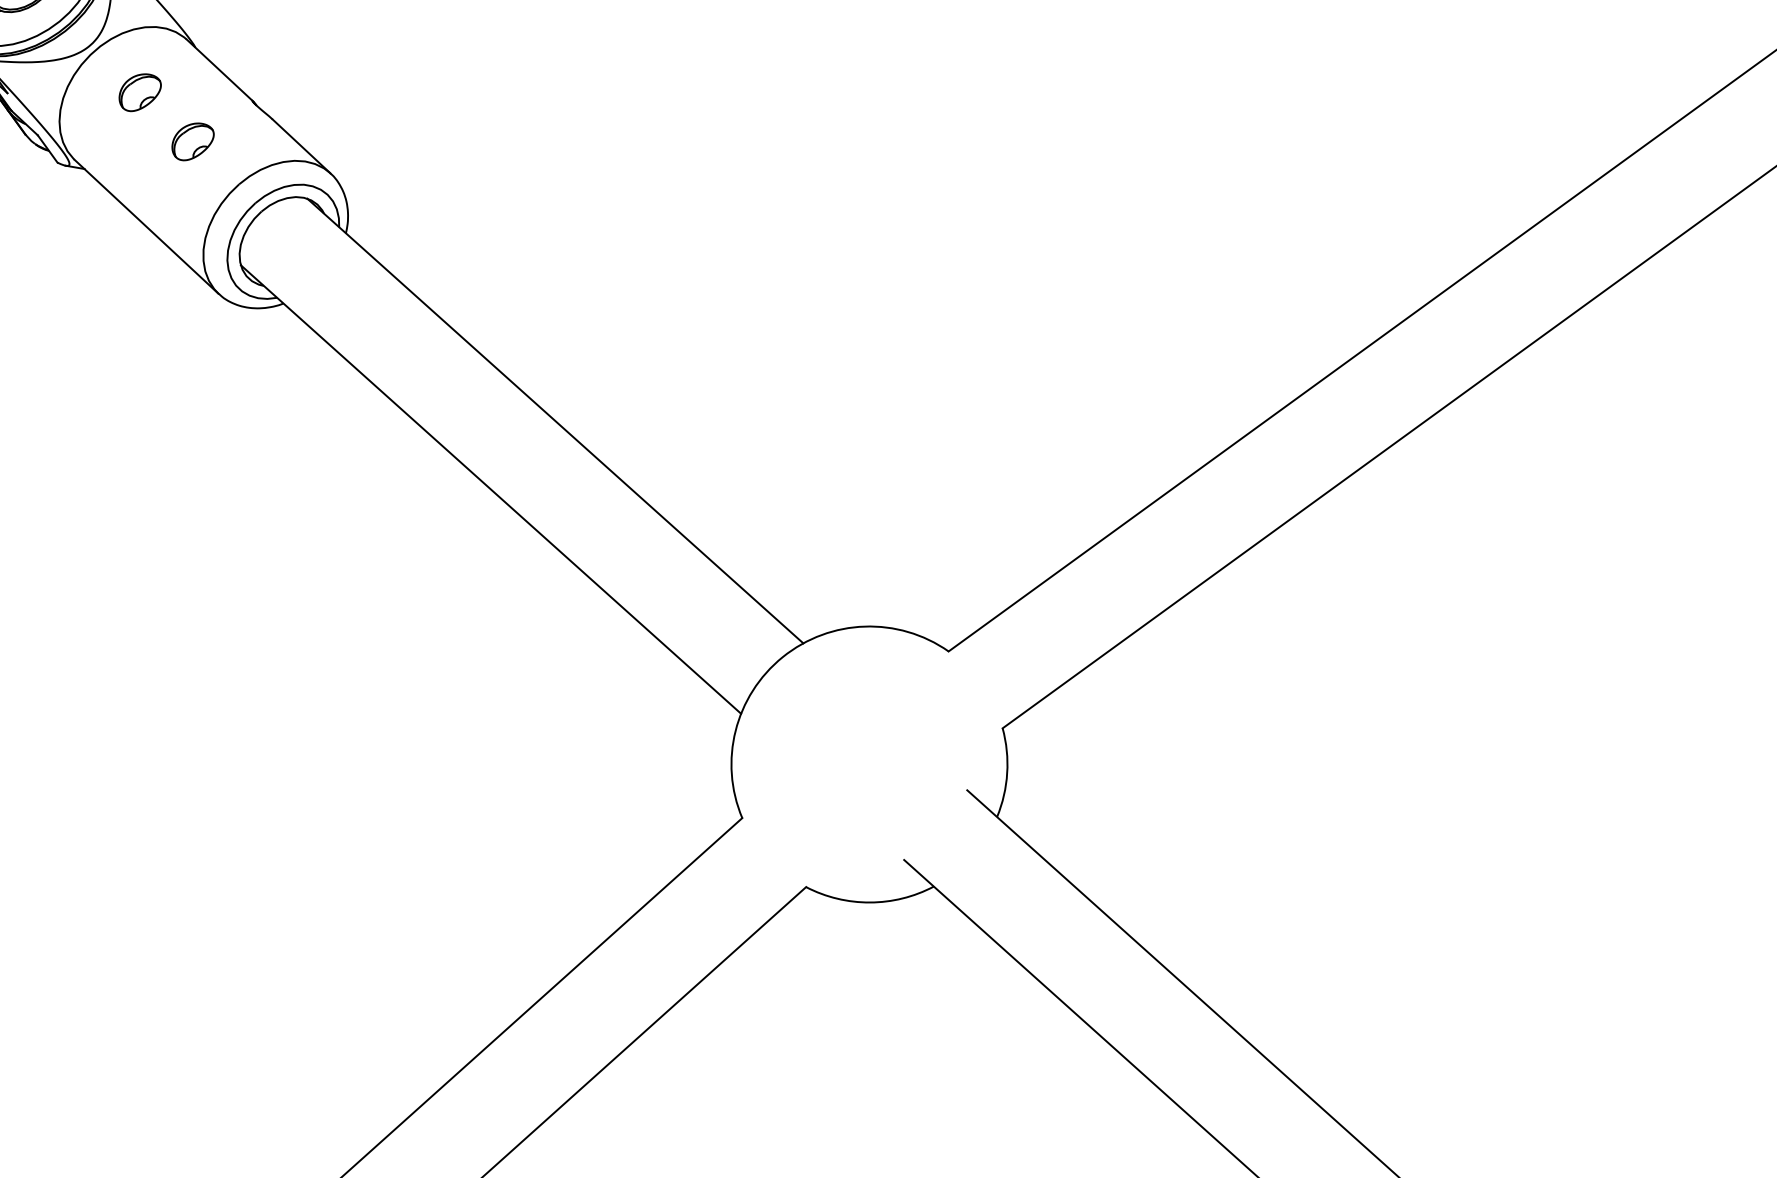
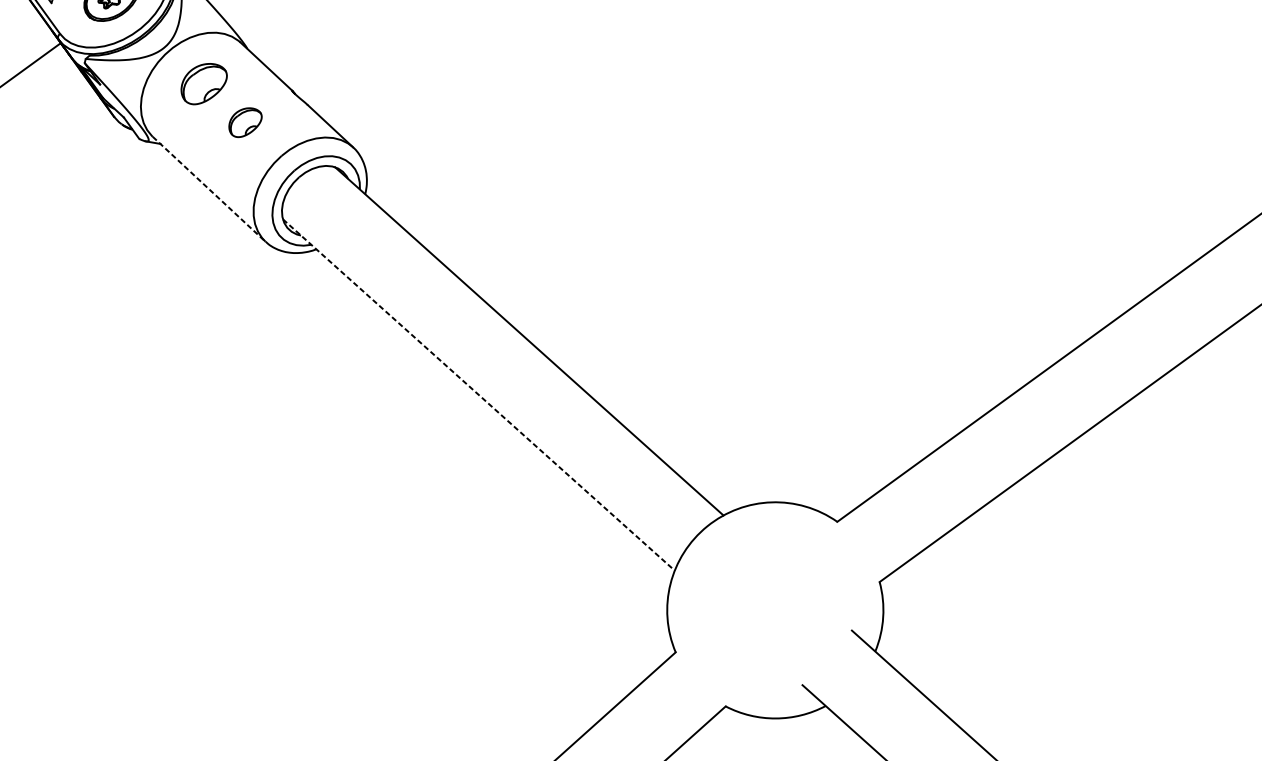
part: (139, 92) -> (203, 84), size x1.4
line: (146, 227) -> (209, 189), solid -> dashed
line: (491, 489) -> (479, 394), solid -> dashed

